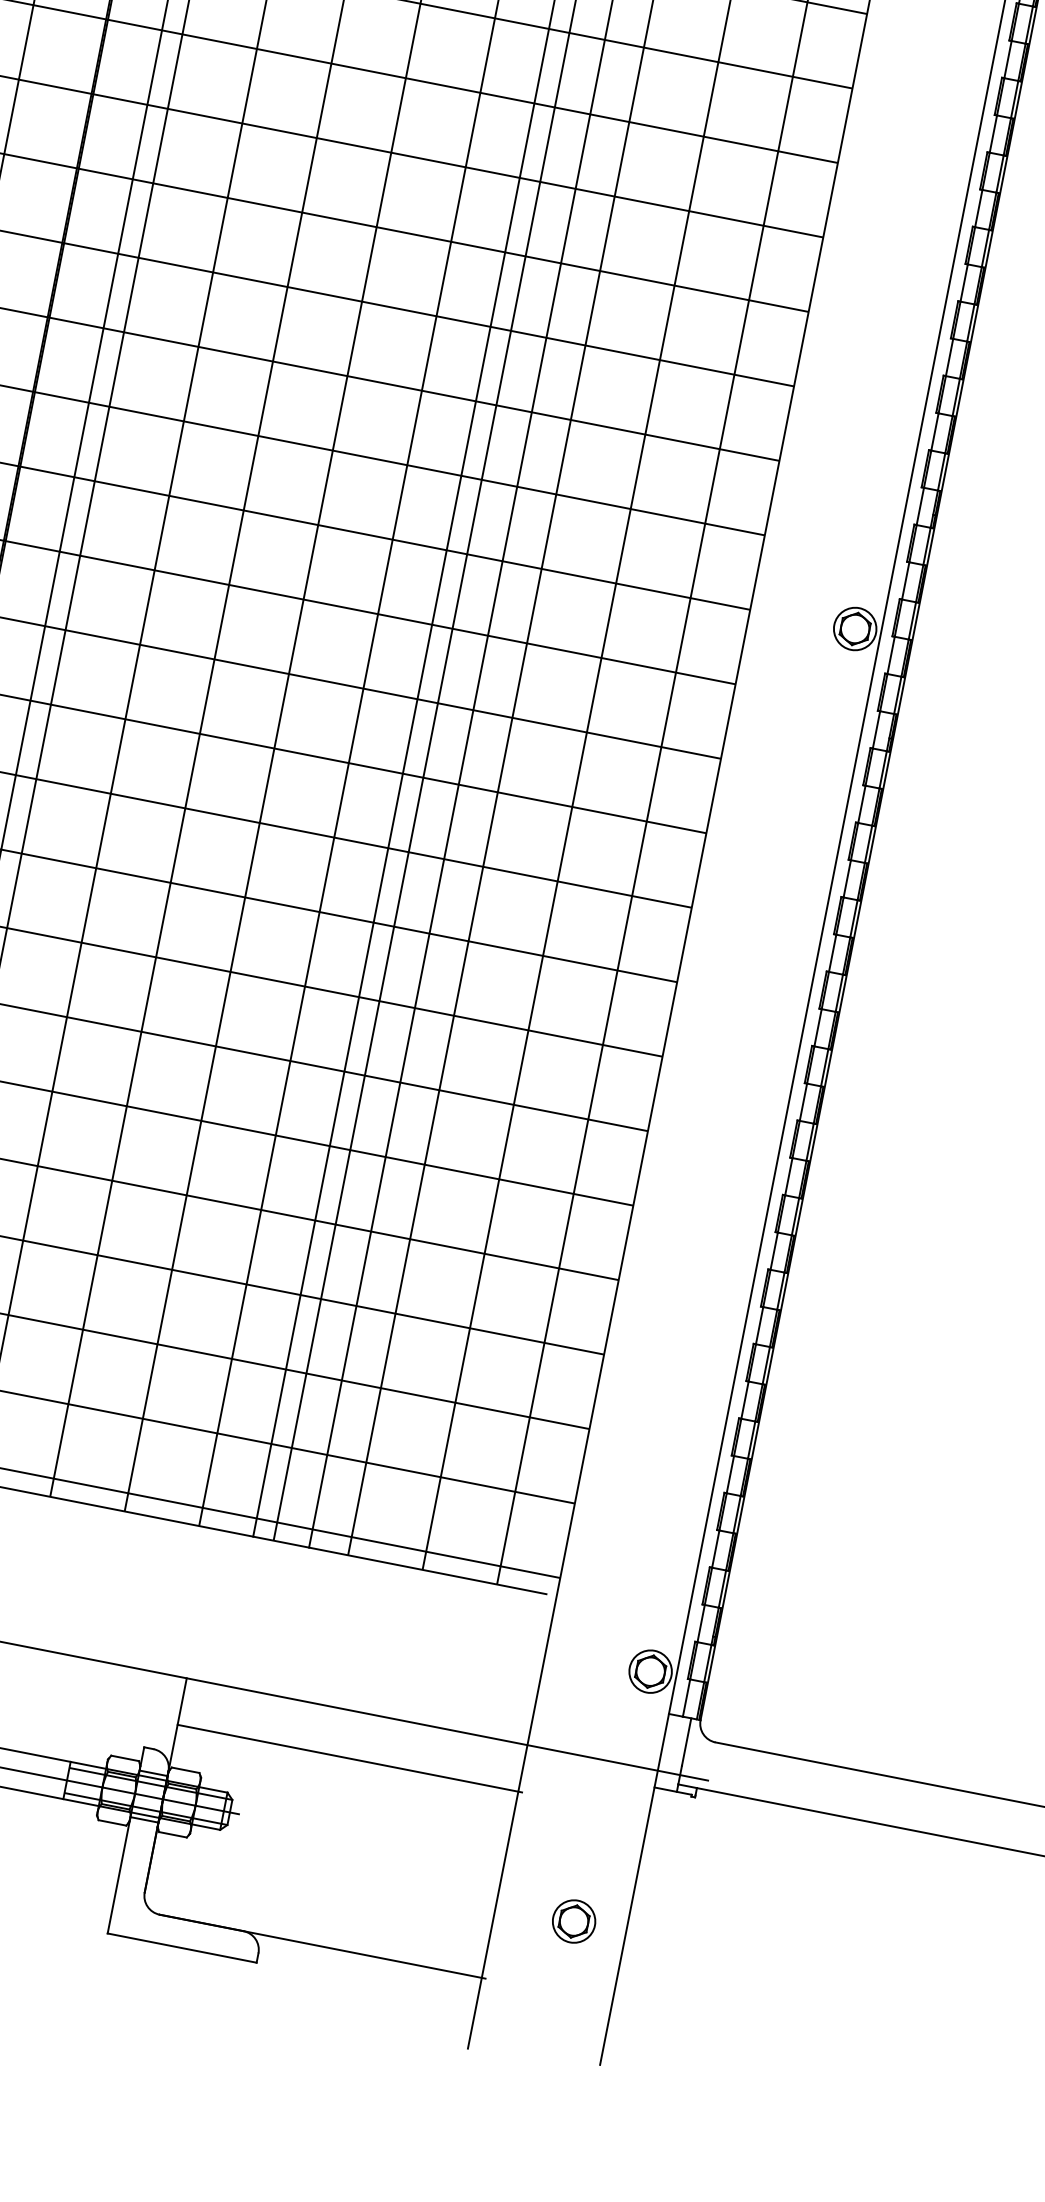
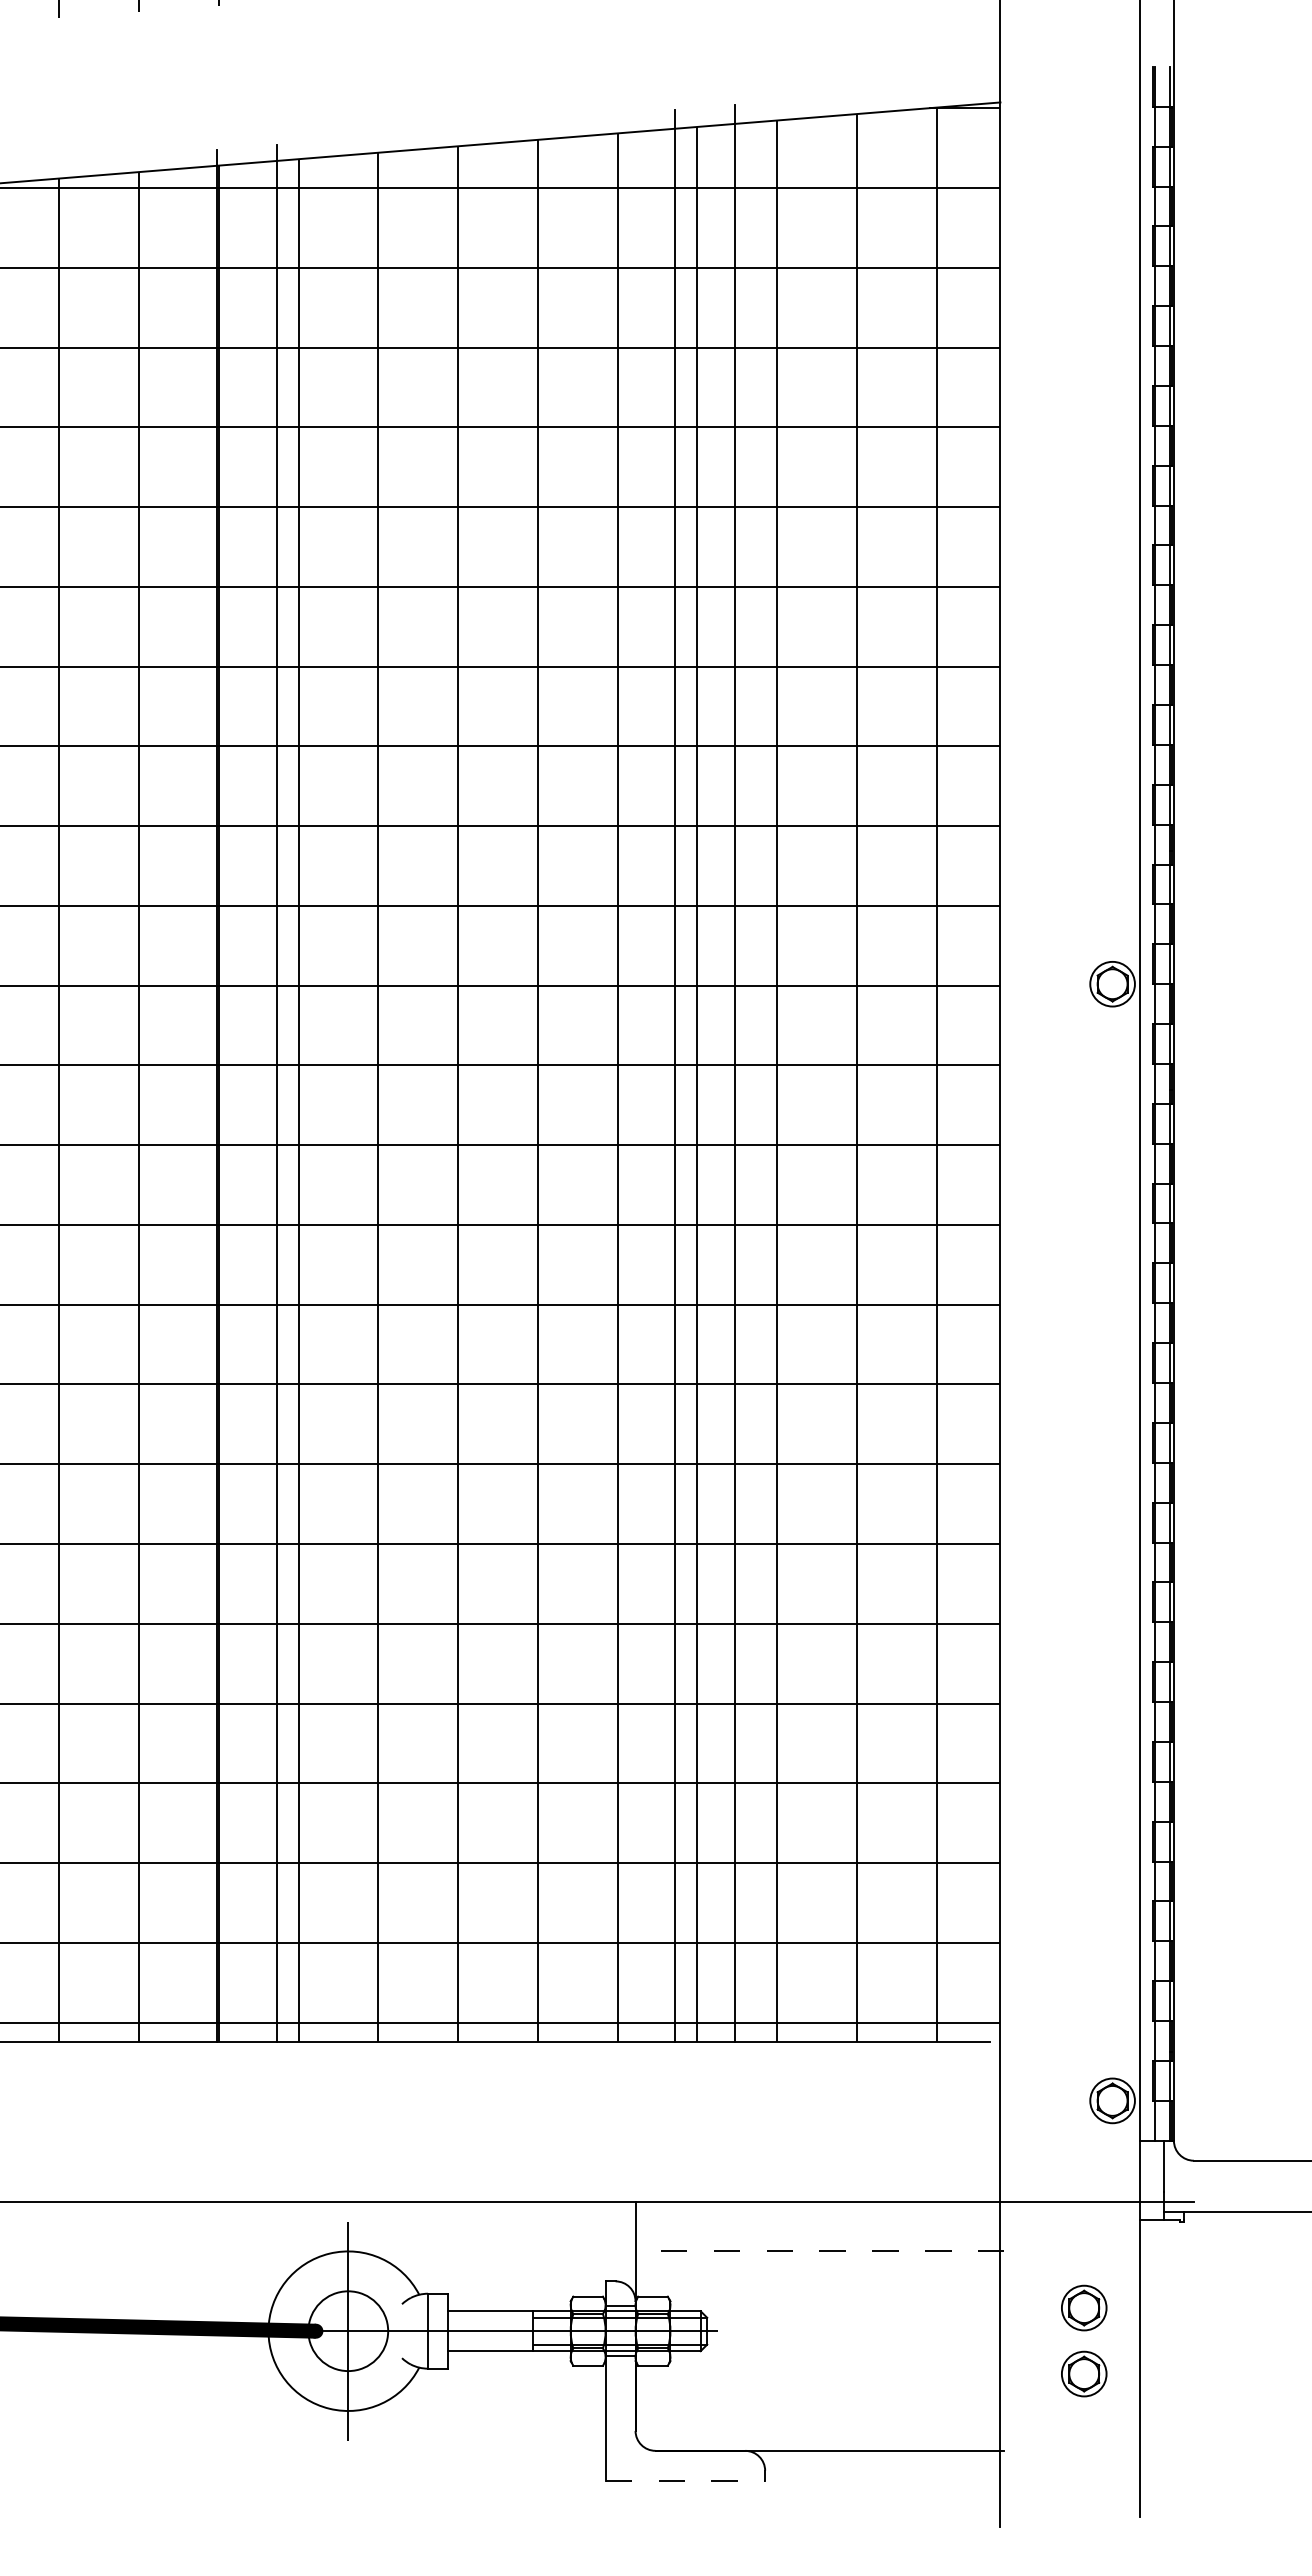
line: (349, 1758) -> (819, 2251), solid -> dashed
part: (586, 1859) -> (1084, 2307), added
line: (182, 1947) -> (685, 2480), solid -> dashed

